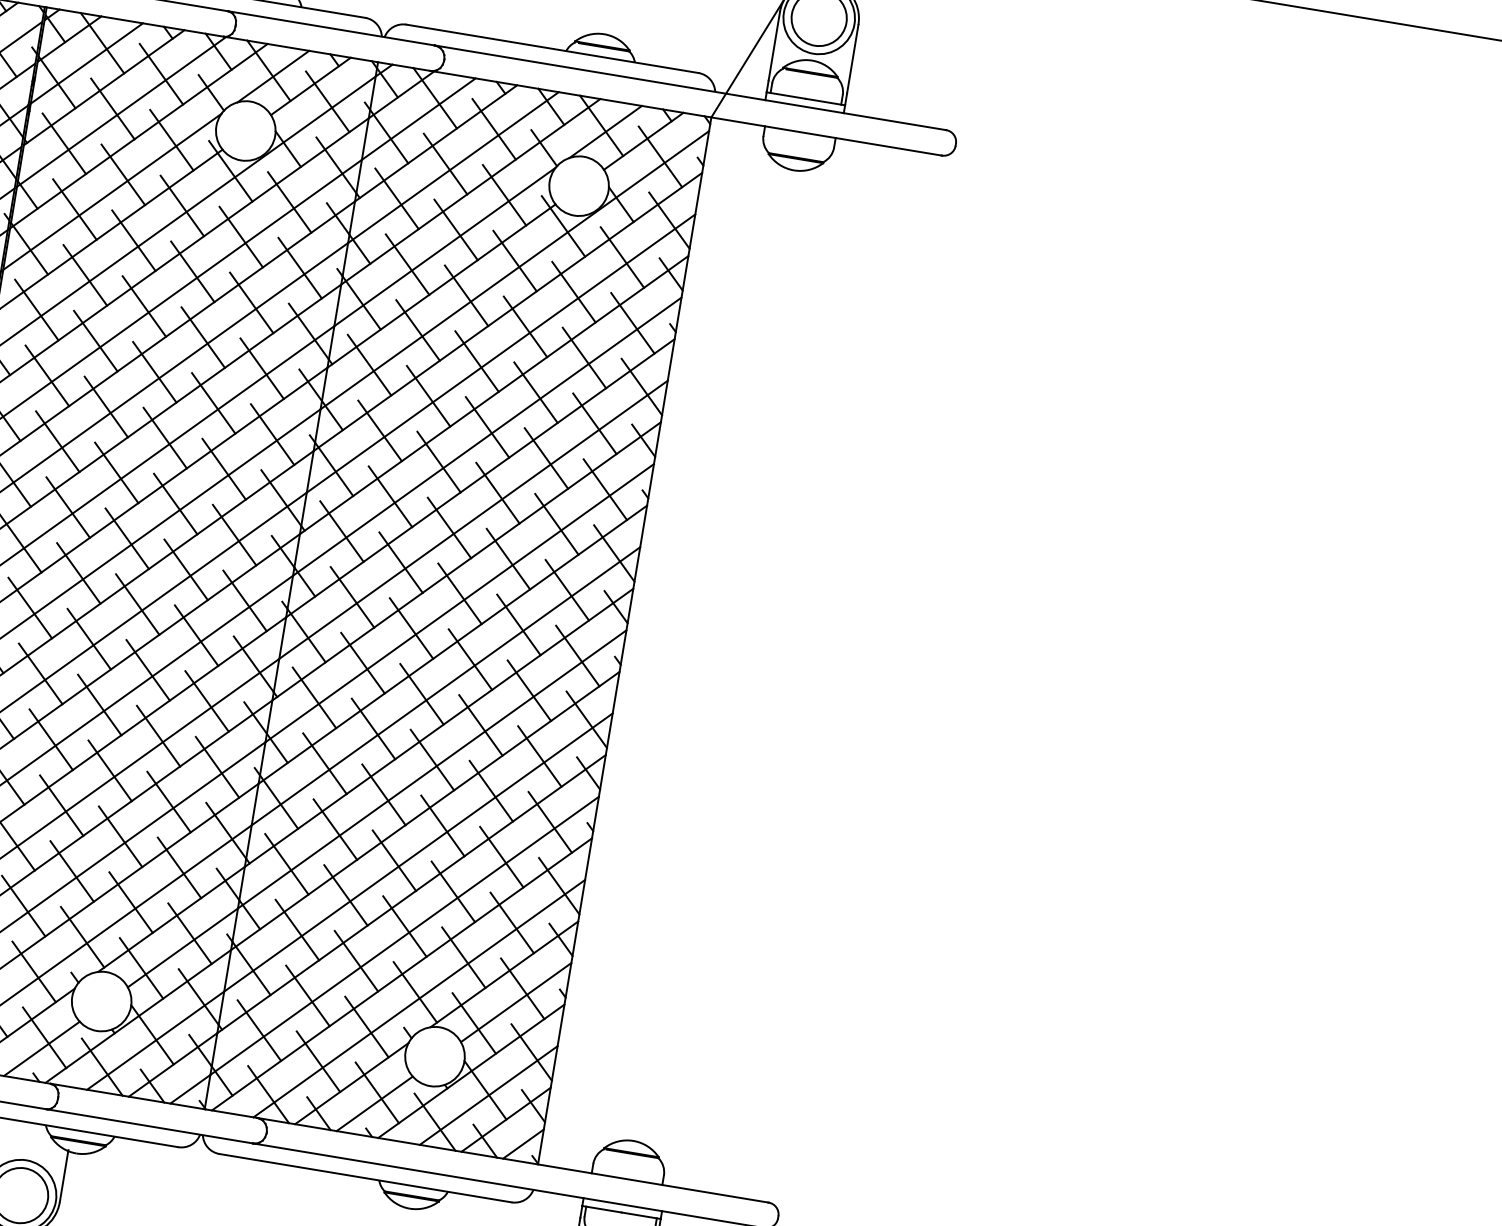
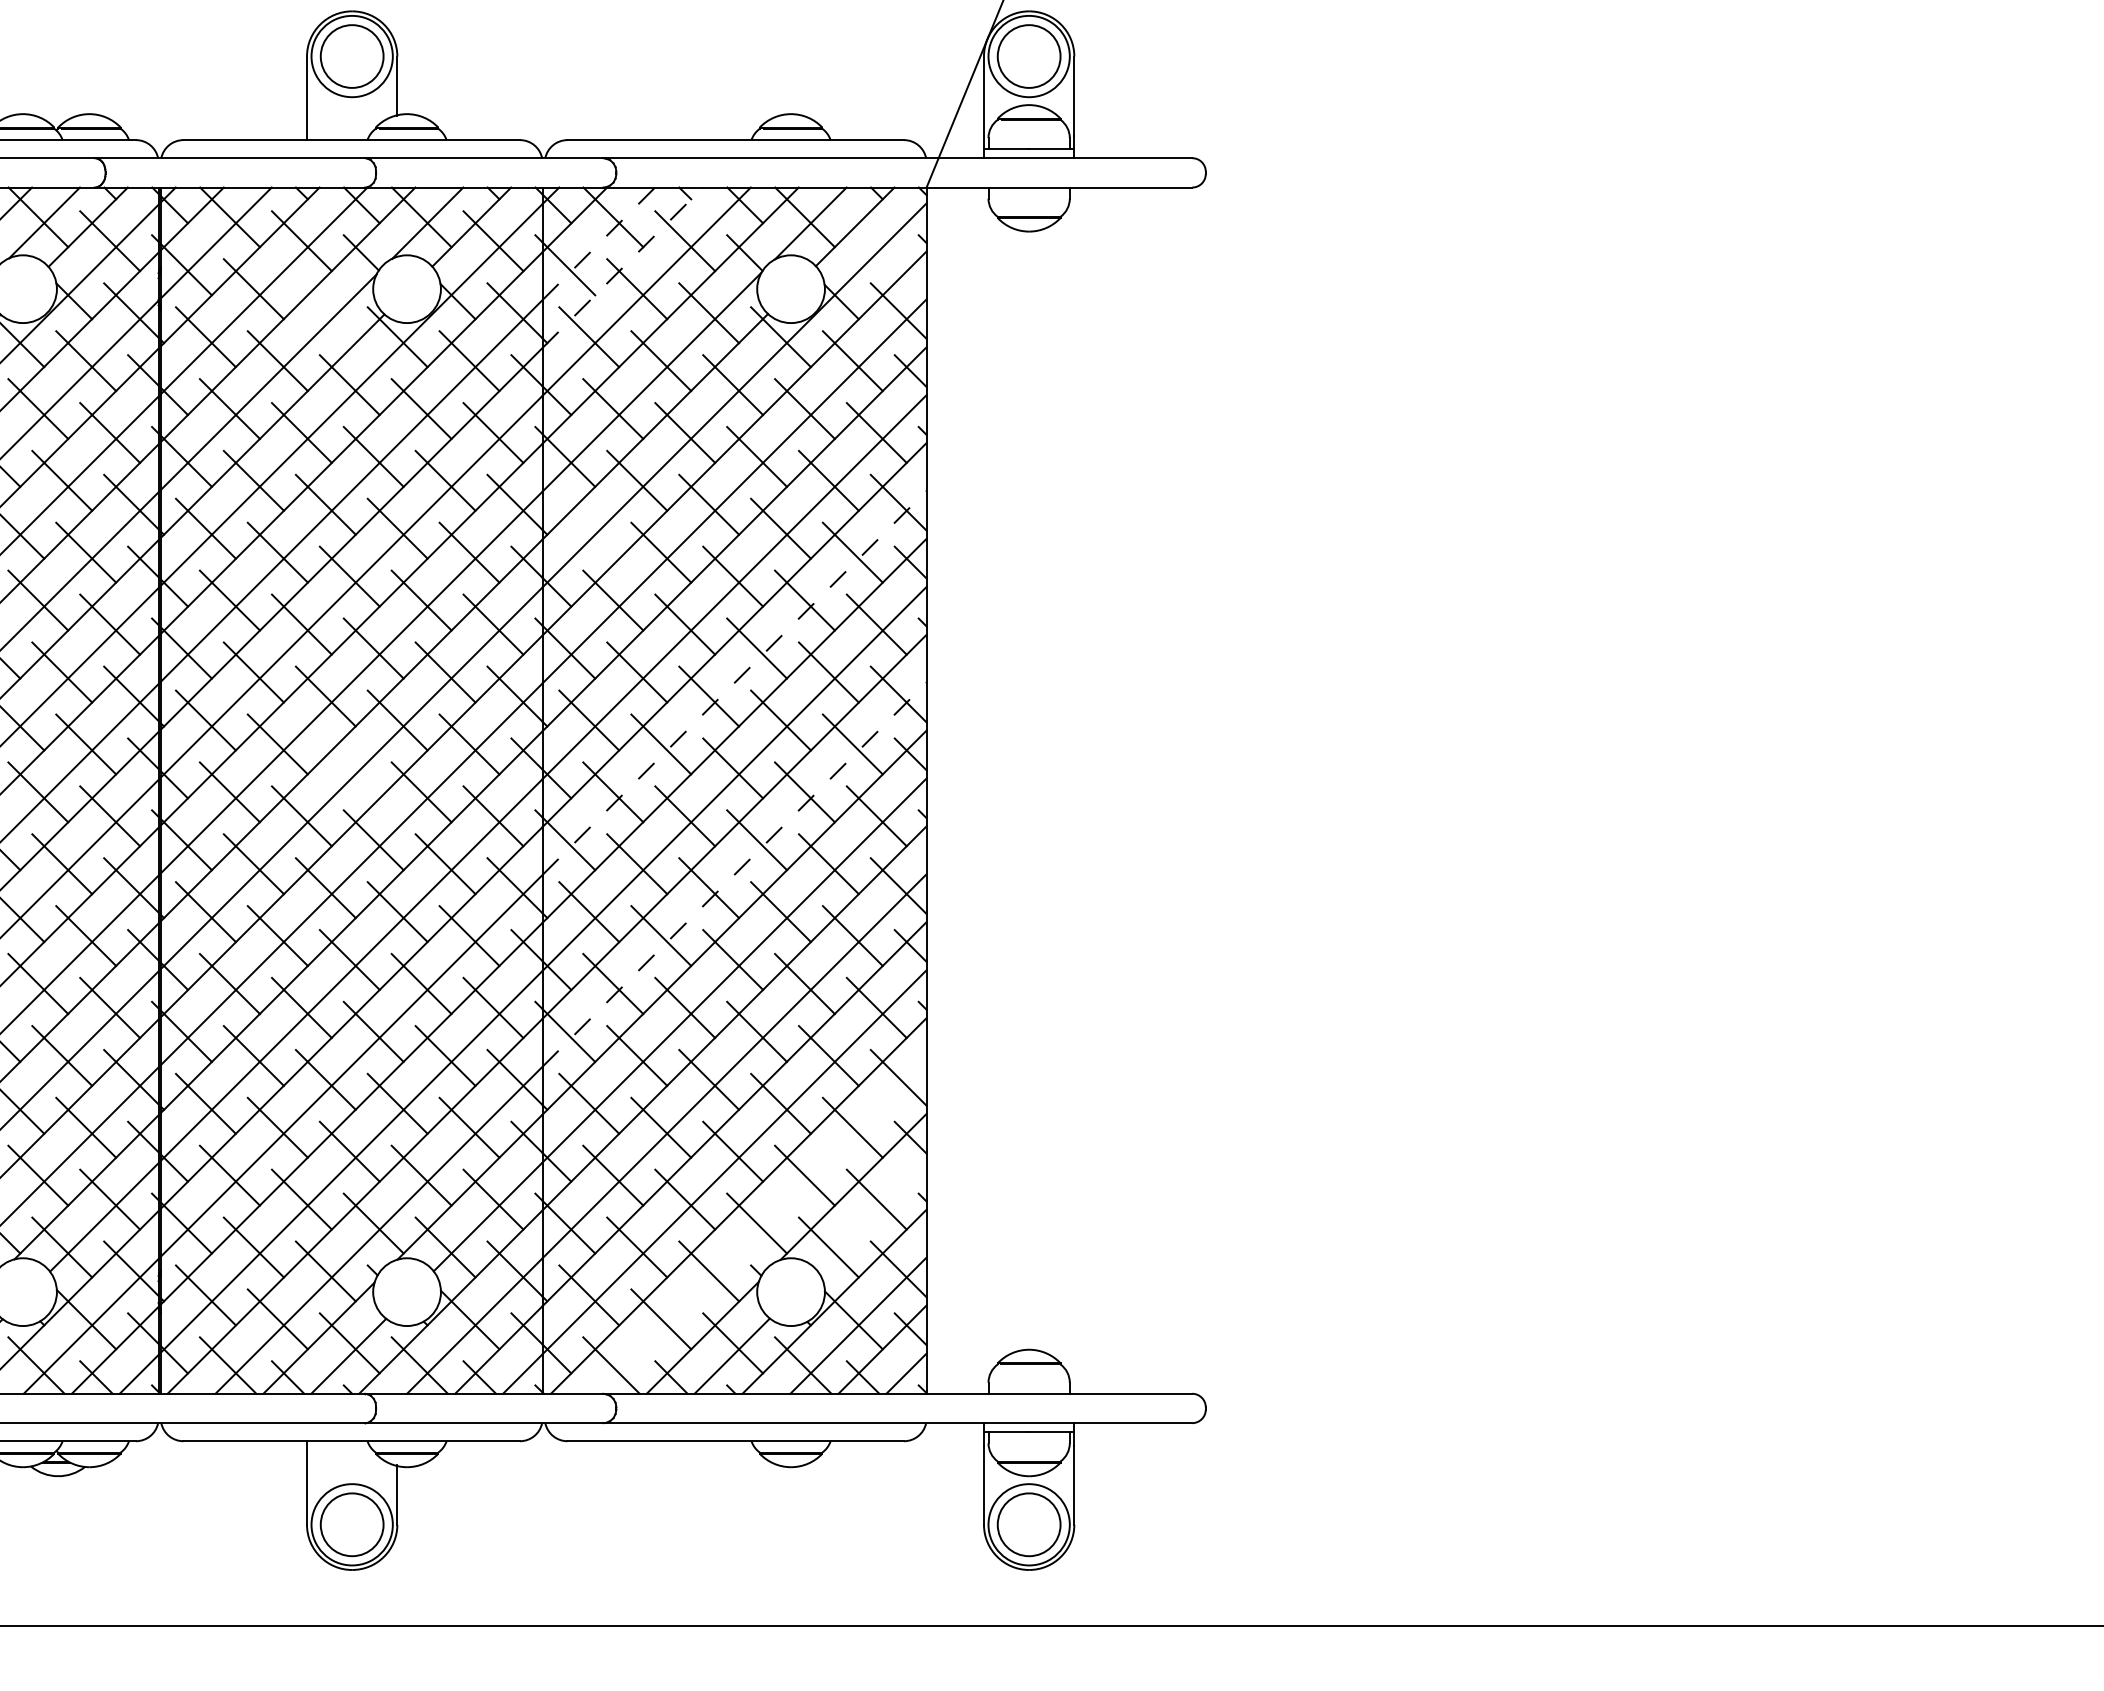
line: (418, 118) -> (598, 243), solid -> dashed
line: (171, 140) -> (325, 313), removed
line: (436, 143) -> (623, 267), solid -> dashed
line: (660, 157) -> (876, 241), removed
line: (369, 364) -> (589, 528), removed
line: (473, 519) -> (734, 682), solid -> dashed
line: (126, 538) -> (349, 768), removed
line: (445, 686) -> (734, 874), solid -> dashed
line: (419, 998) -> (762, 1229), removed
line: (515, 1001) -> (871, 1215), removed

